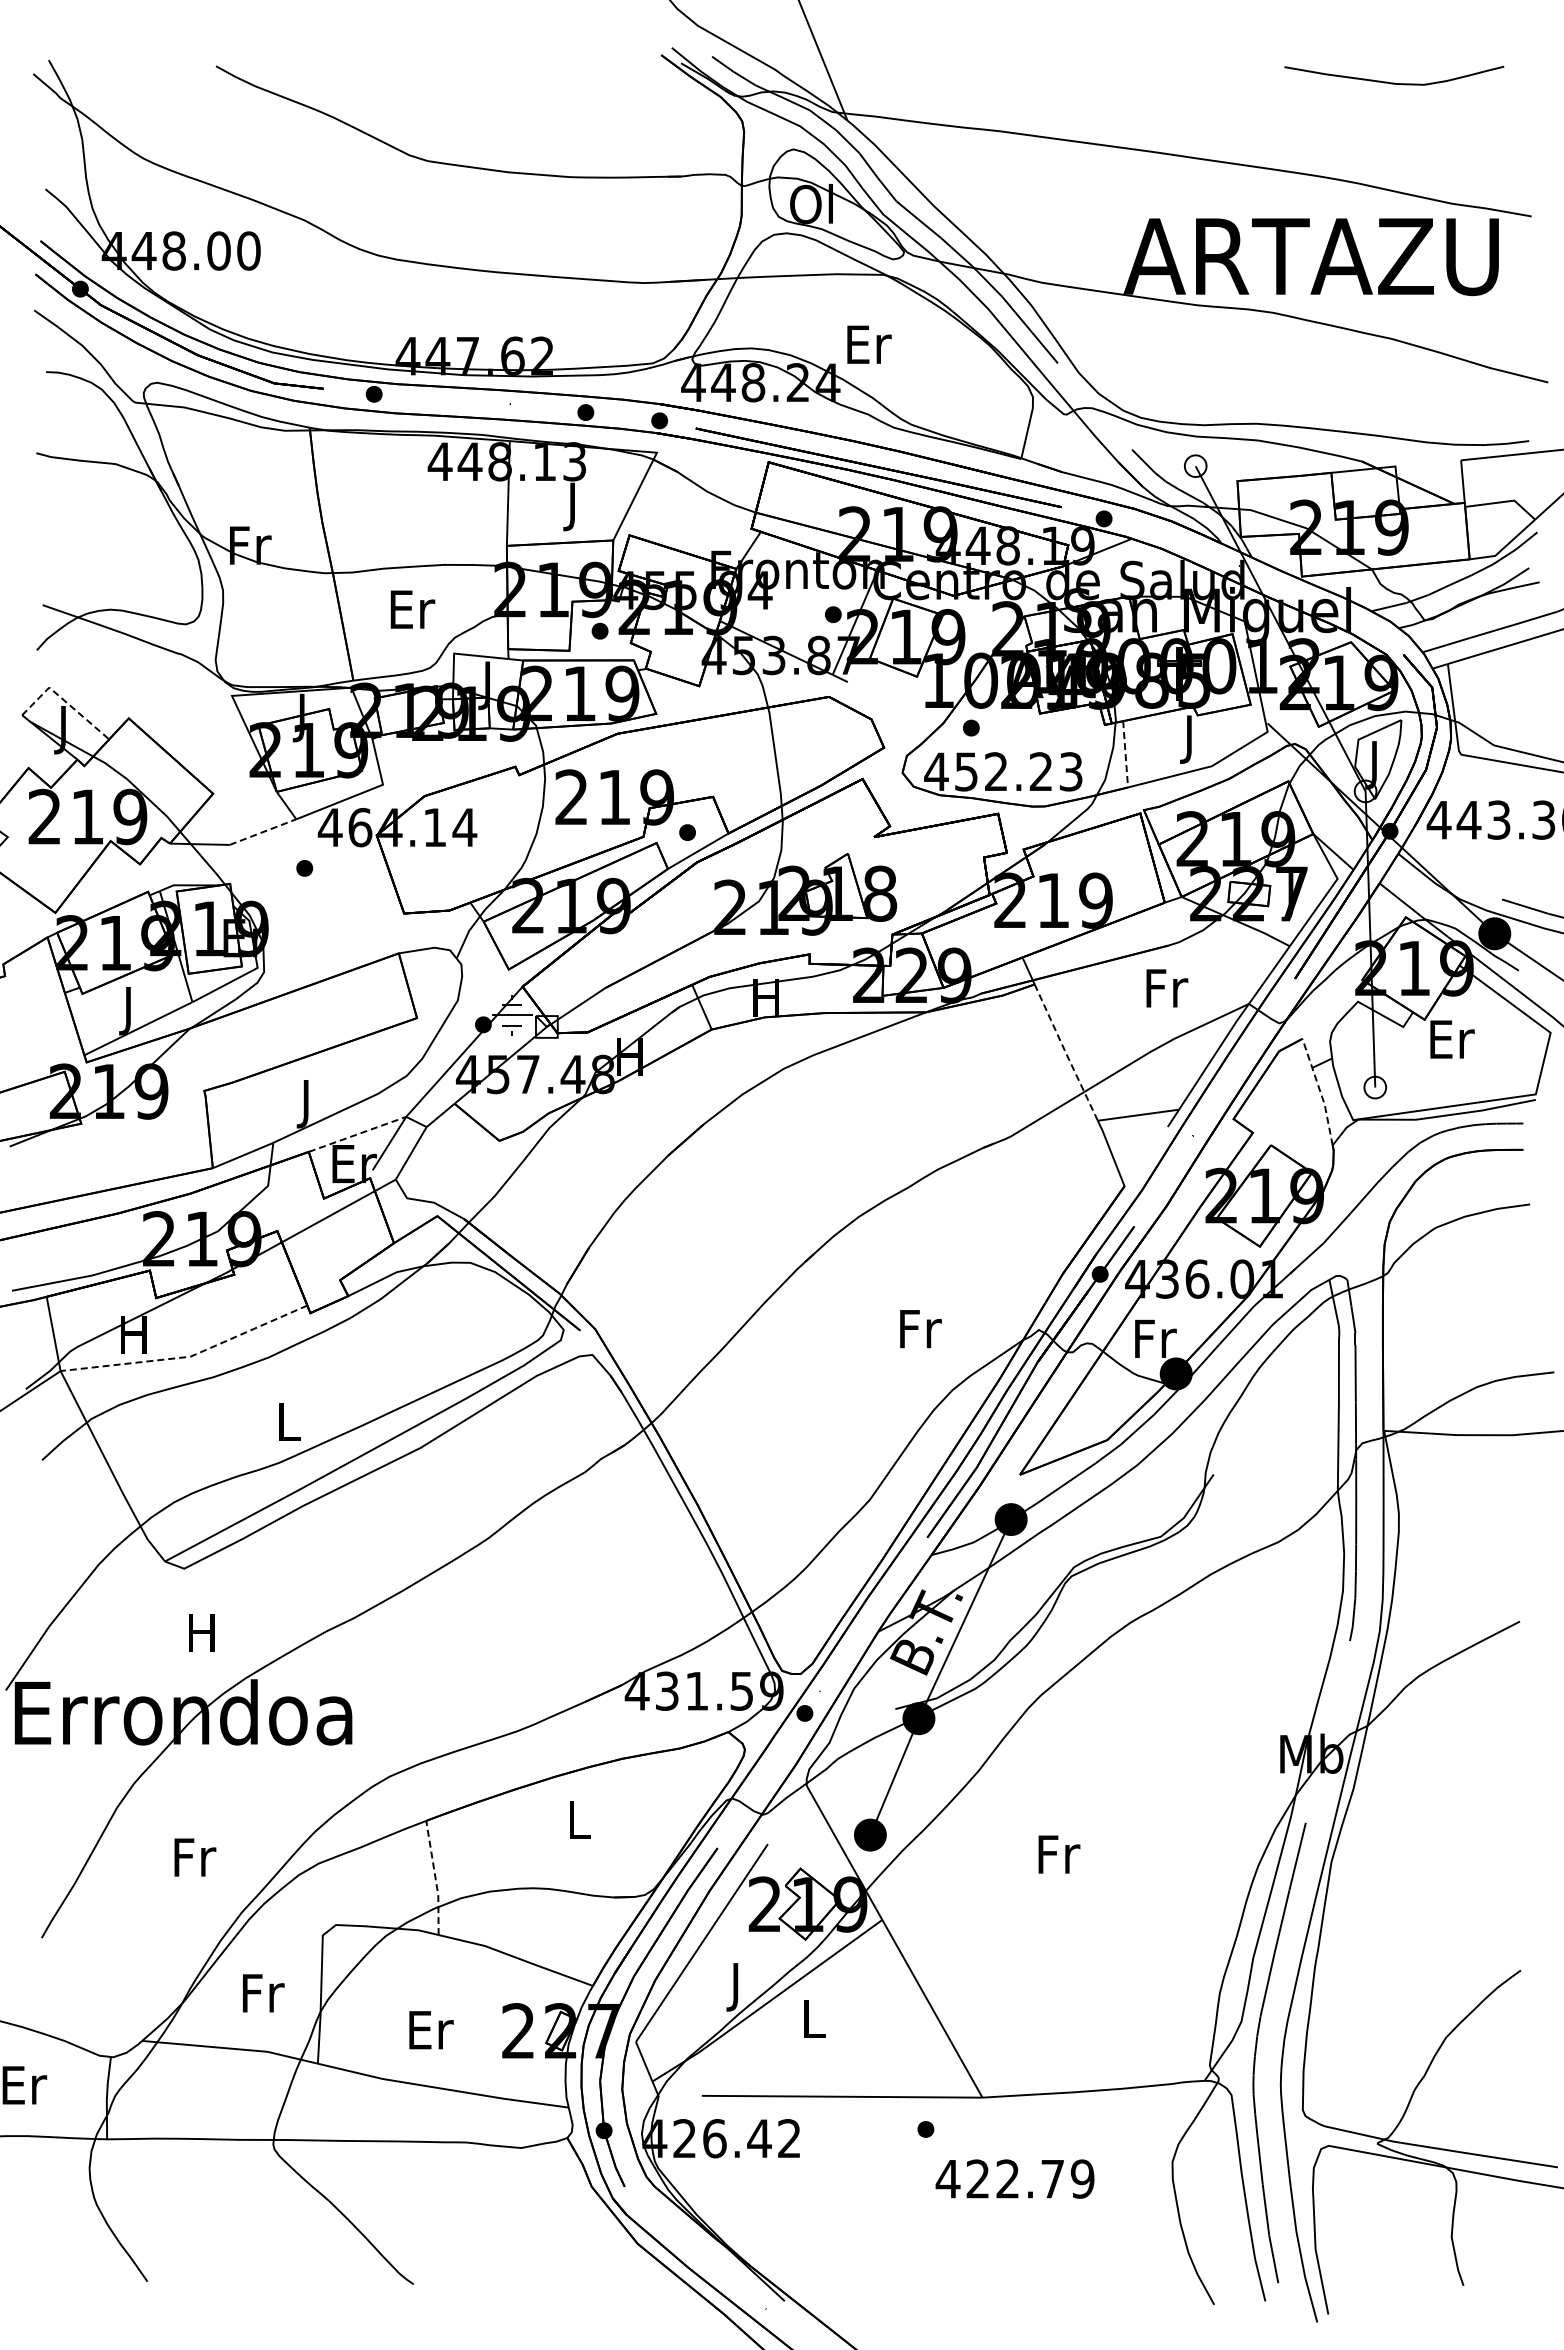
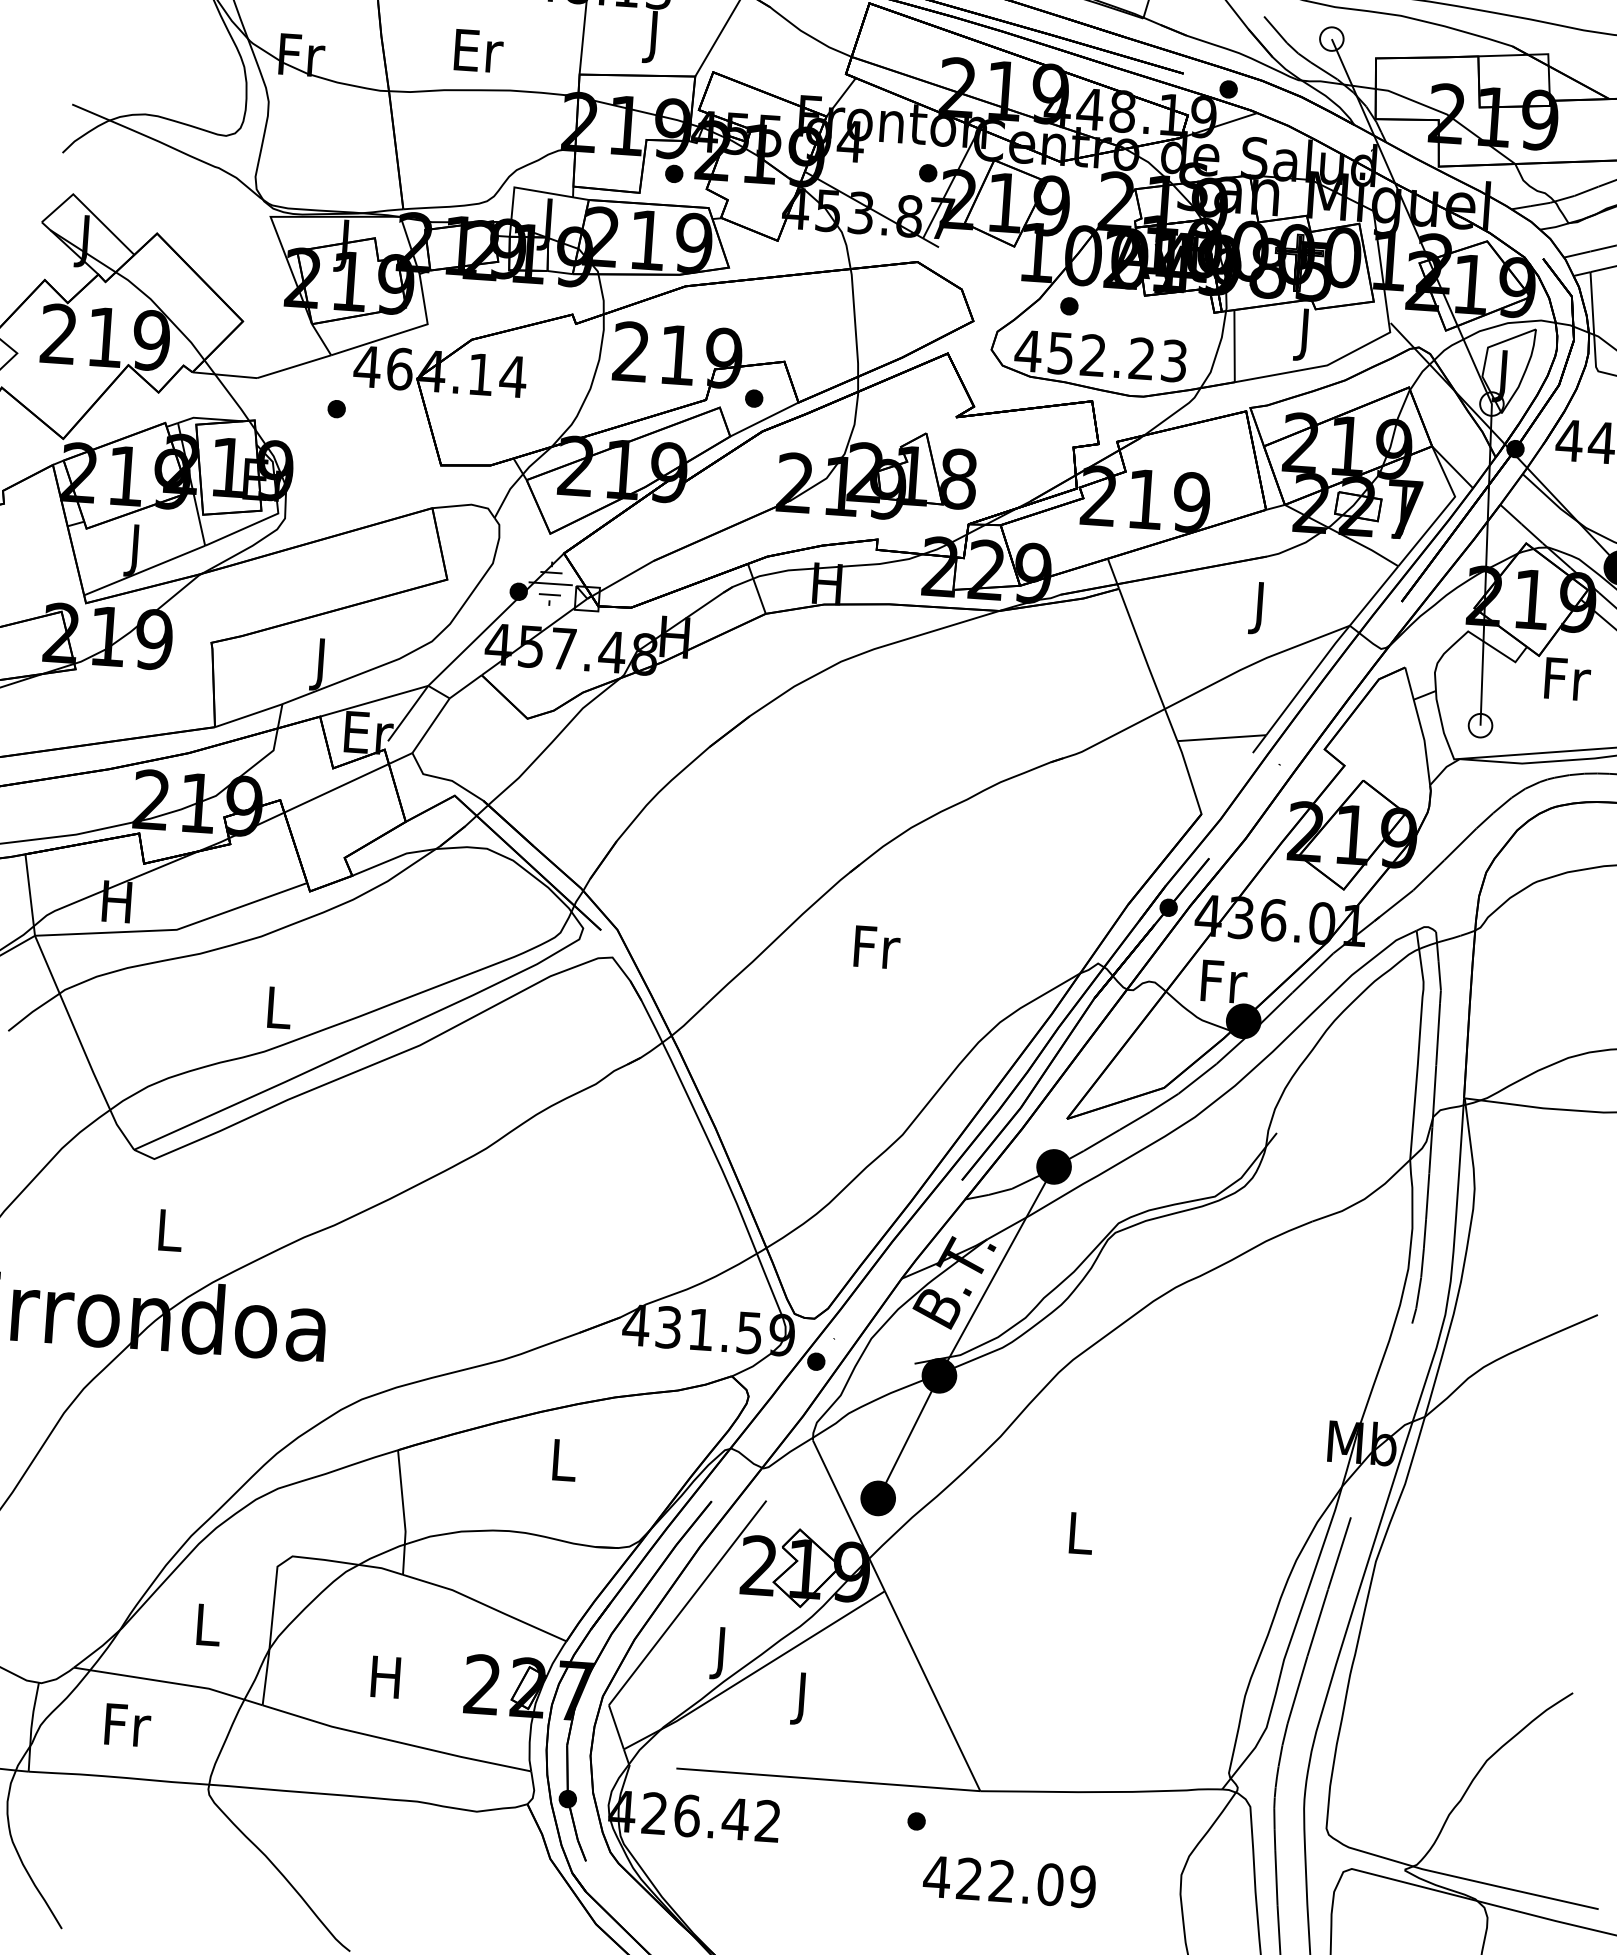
text: (412, 609) -> (478, 50), moved
line: (64, 700) -> (88, 209), dashed -> solid
line: (1125, 754) -> (1234, 346), dashed -> solid
line: (263, 832) -> (294, 367), dashed -> solid
text: (1167, 993) -> (1262, 608), Fr -> J
text: (1452, 1039) -> (1567, 679), Er -> Fr
line: (1065, 1053) -> (1147, 665), dashed -> solid
line: (1320, 1091) -> (1420, 725), dashed -> solid
line: (357, 1134) -> (374, 701), dashed -> solid
text: (920, 1329) -> (876, 947), moved
line: (189, 1356) -> (175, 929), dashed -> solid
text: (201, 1632) -> (168, 1229), H -> L
text: (1059, 1854) -> (1081, 1533), Fr -> L
text: (195, 1857) -> (128, 1725), moved
line: (435, 1877) -> (403, 1512), dashed -> solid
text: (263, 1993) -> (208, 1625), Fr -> L
text: (814, 2023) -> (803, 1698), L -> J
text: (431, 2030) -> (388, 1677), Er -> H
text: (1052, 2178) -> (1050, 1883), 422.79 -> 422.09

